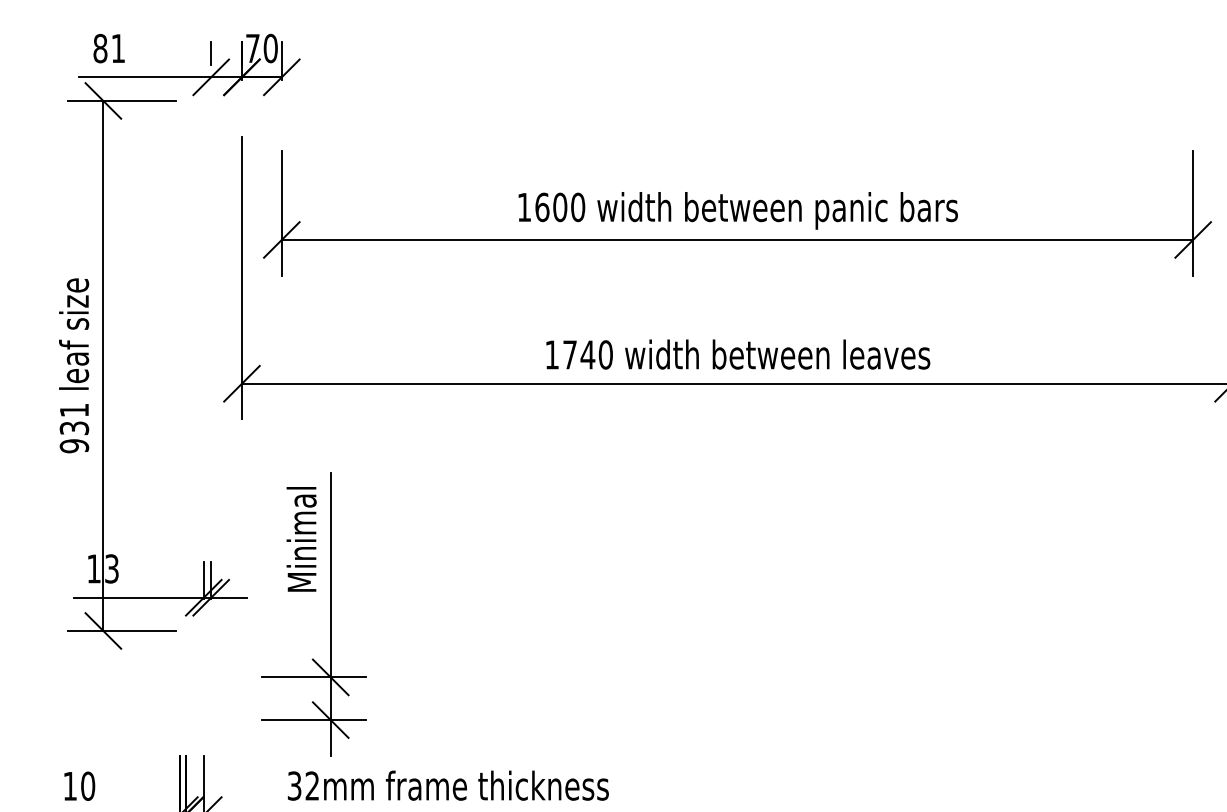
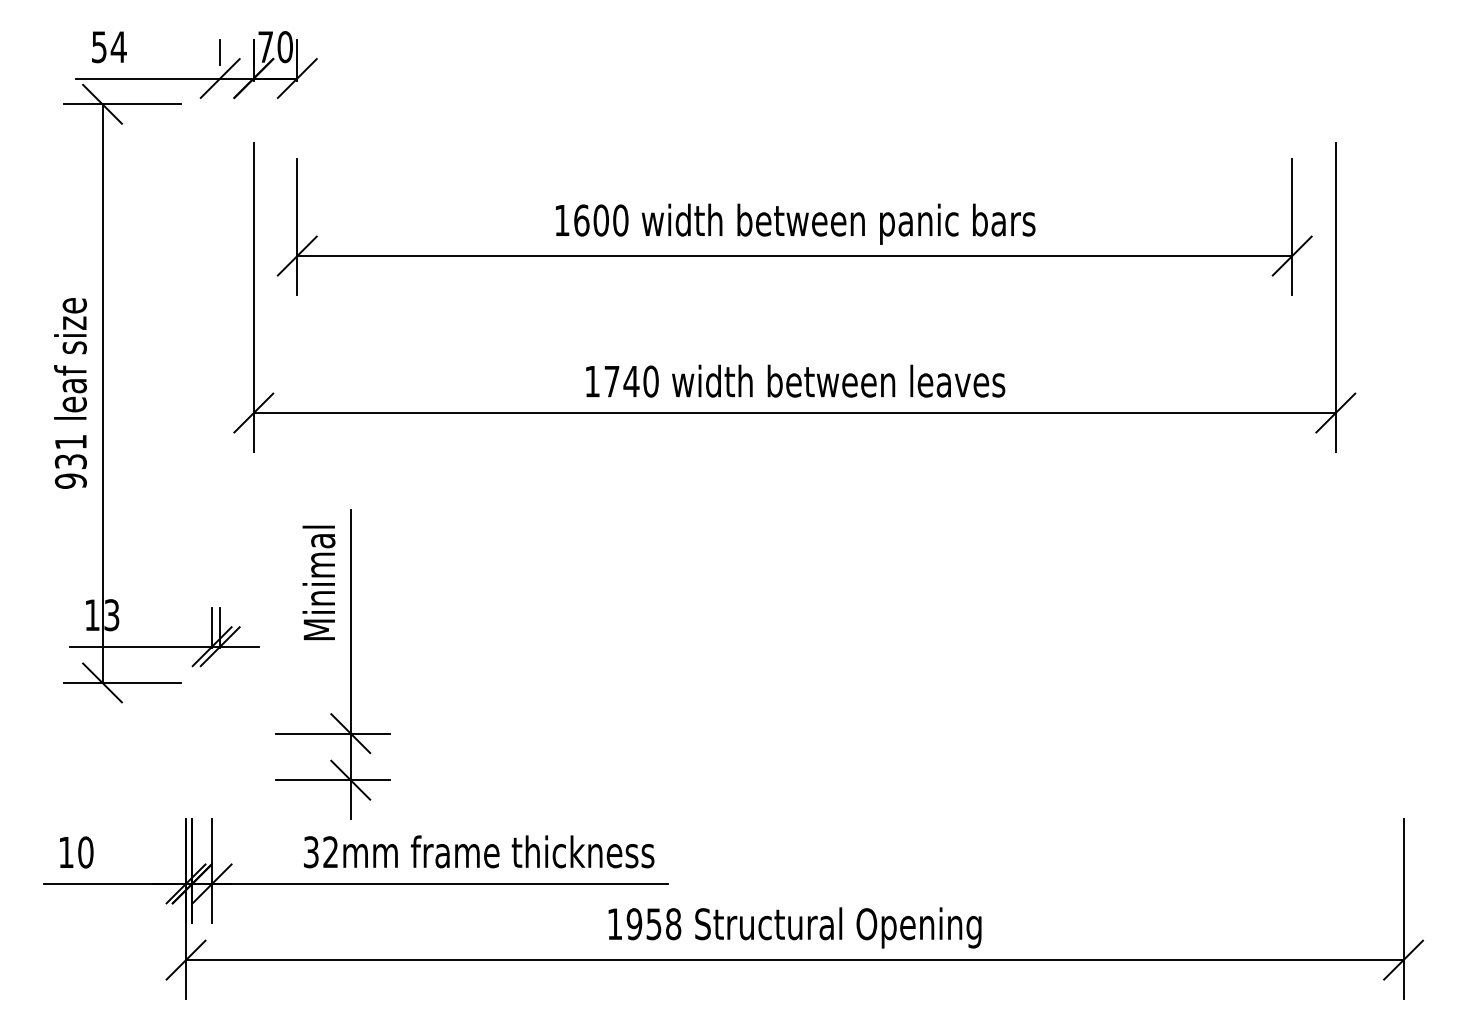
text: (108, 48) -> (108, 47), 81 -> 54

